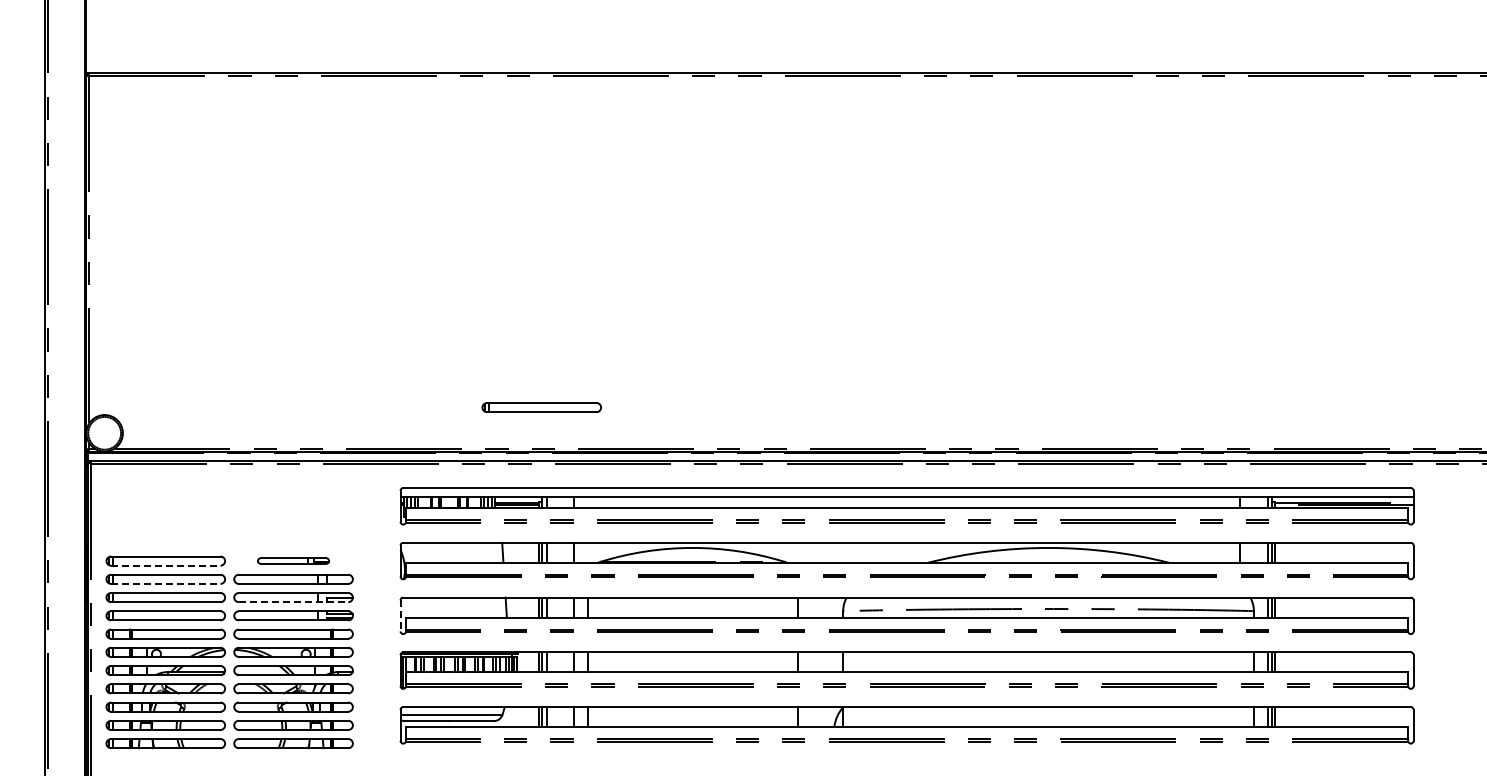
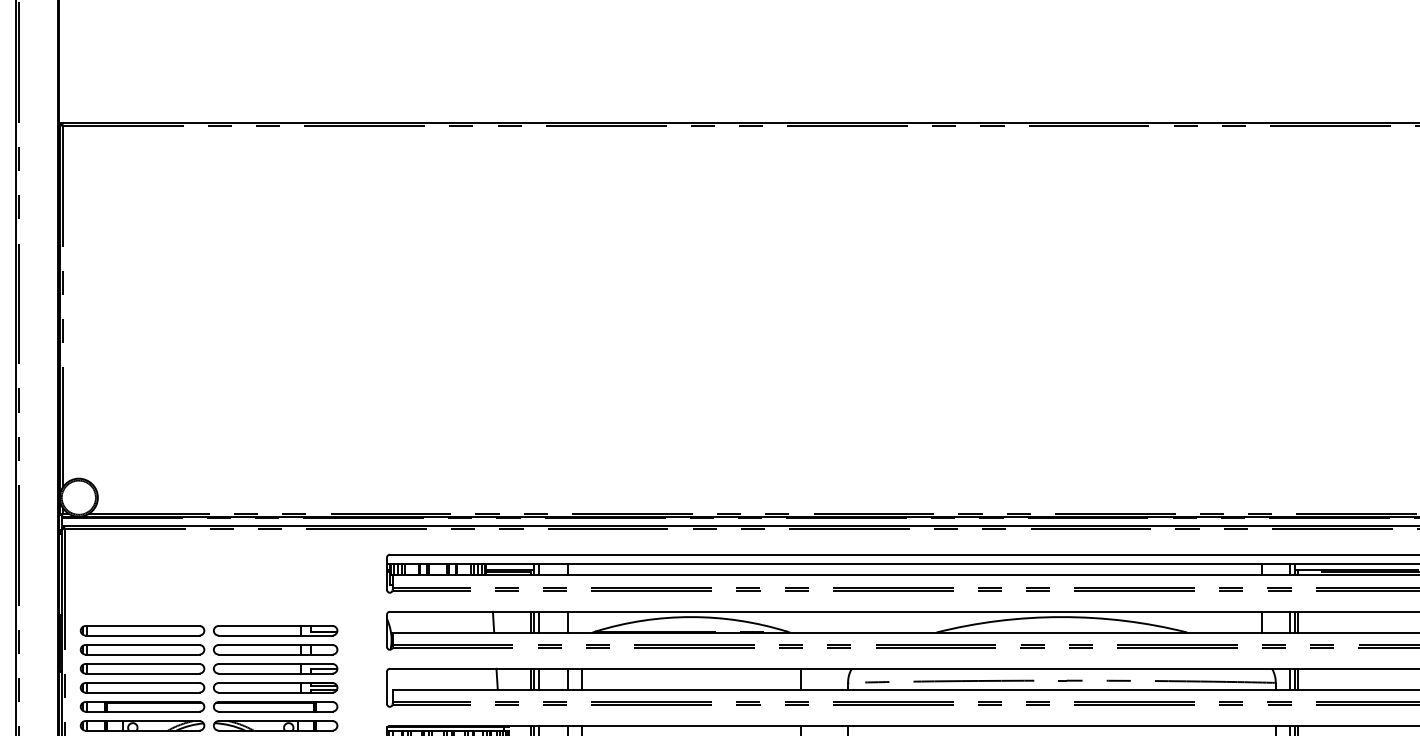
part: (541, 407) -> (533, 470), removed
part: (293, 560) -> (275, 630), size x1.67
line: (165, 565) -> (142, 635), dashed -> solid
line: (165, 583) -> (142, 654), dashed -> solid
line: (293, 602) -> (275, 673), dashed -> solid
line: (400, 615) -> (386, 687), dashed -> solid

